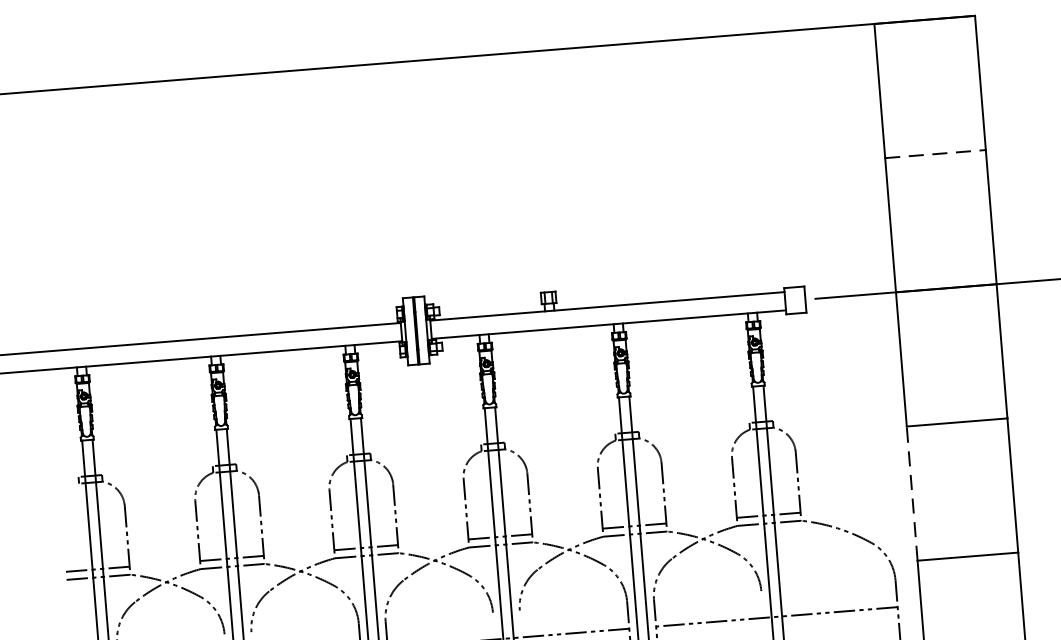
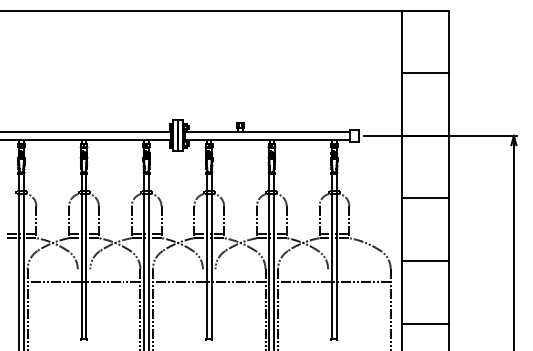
line: (936, 154) -> (425, 73), dashed -> solid
line: (911, 493) -> (401, 229), dashed -> solid

